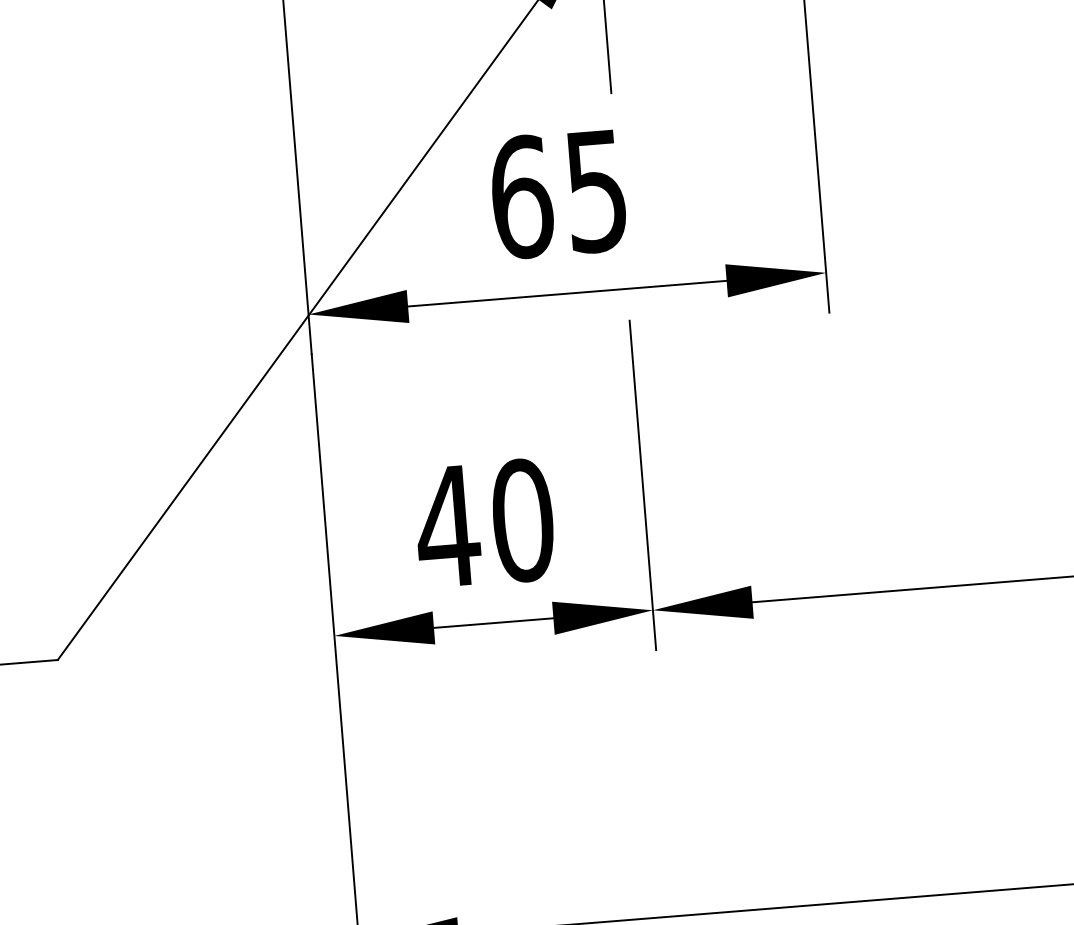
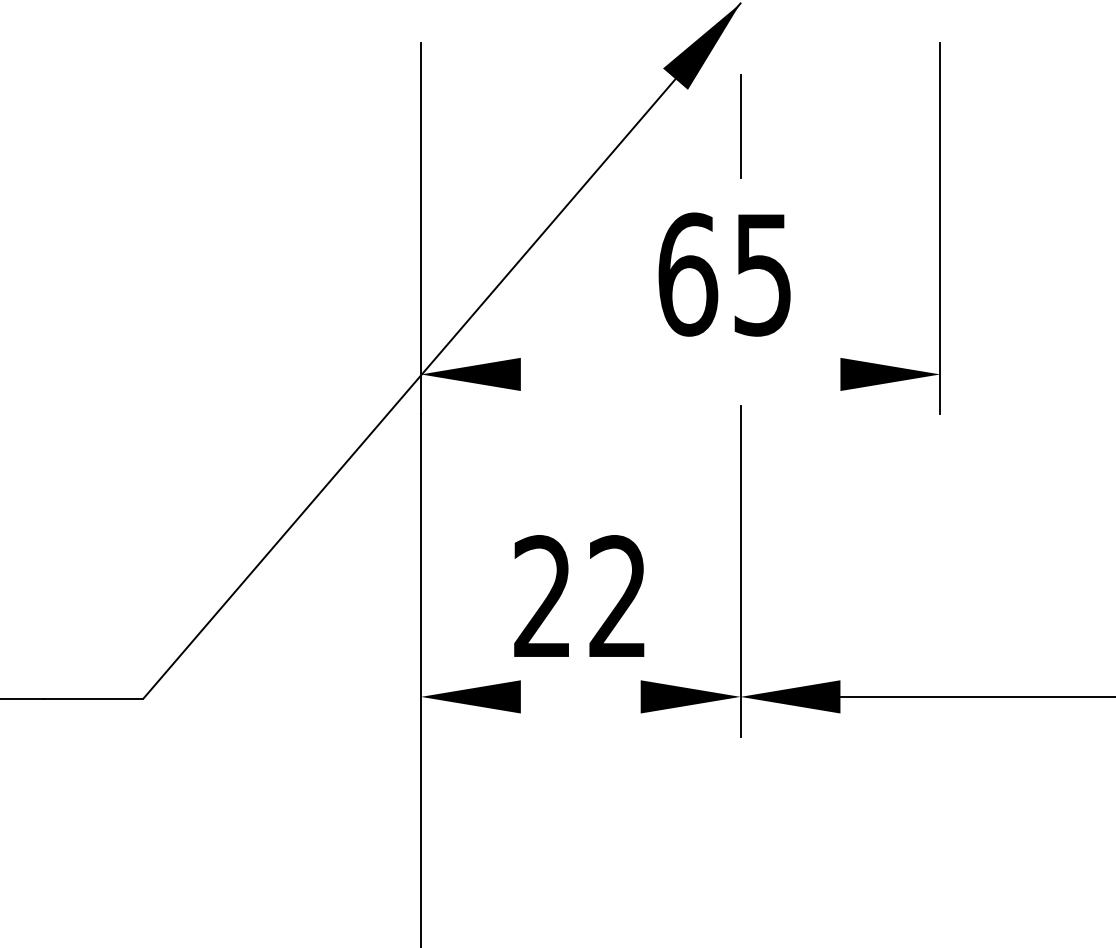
text: (558, 194) -> (724, 274), moved
line: (567, 293) -> (680, 374), removed
text: (484, 524) -> (579, 597), 40 -> 22
line: (493, 622) -> (580, 696), removed

